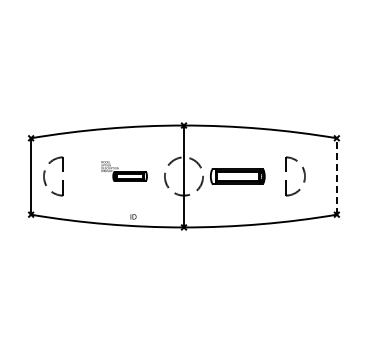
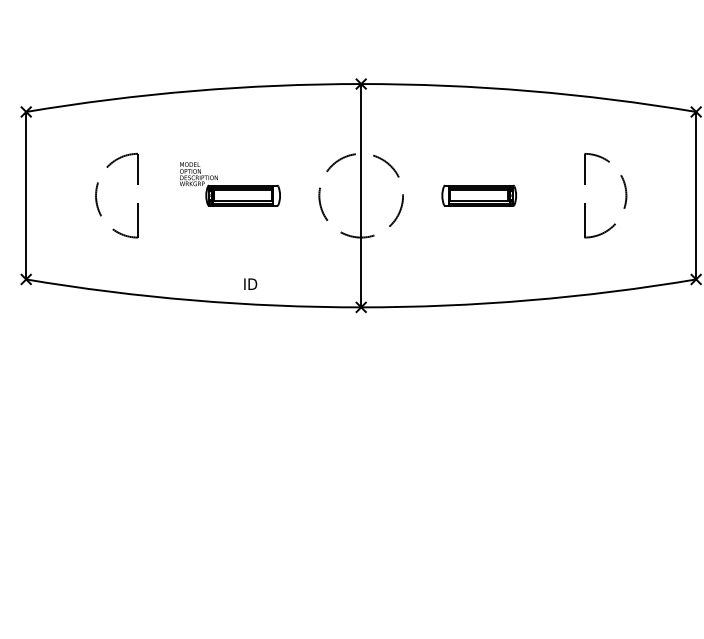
part: (45, 173) -> (99, 189), moved
part: (237, 176) -> (478, 195), size x0.62
line: (336, 176) -> (695, 195), dashed -> solid

